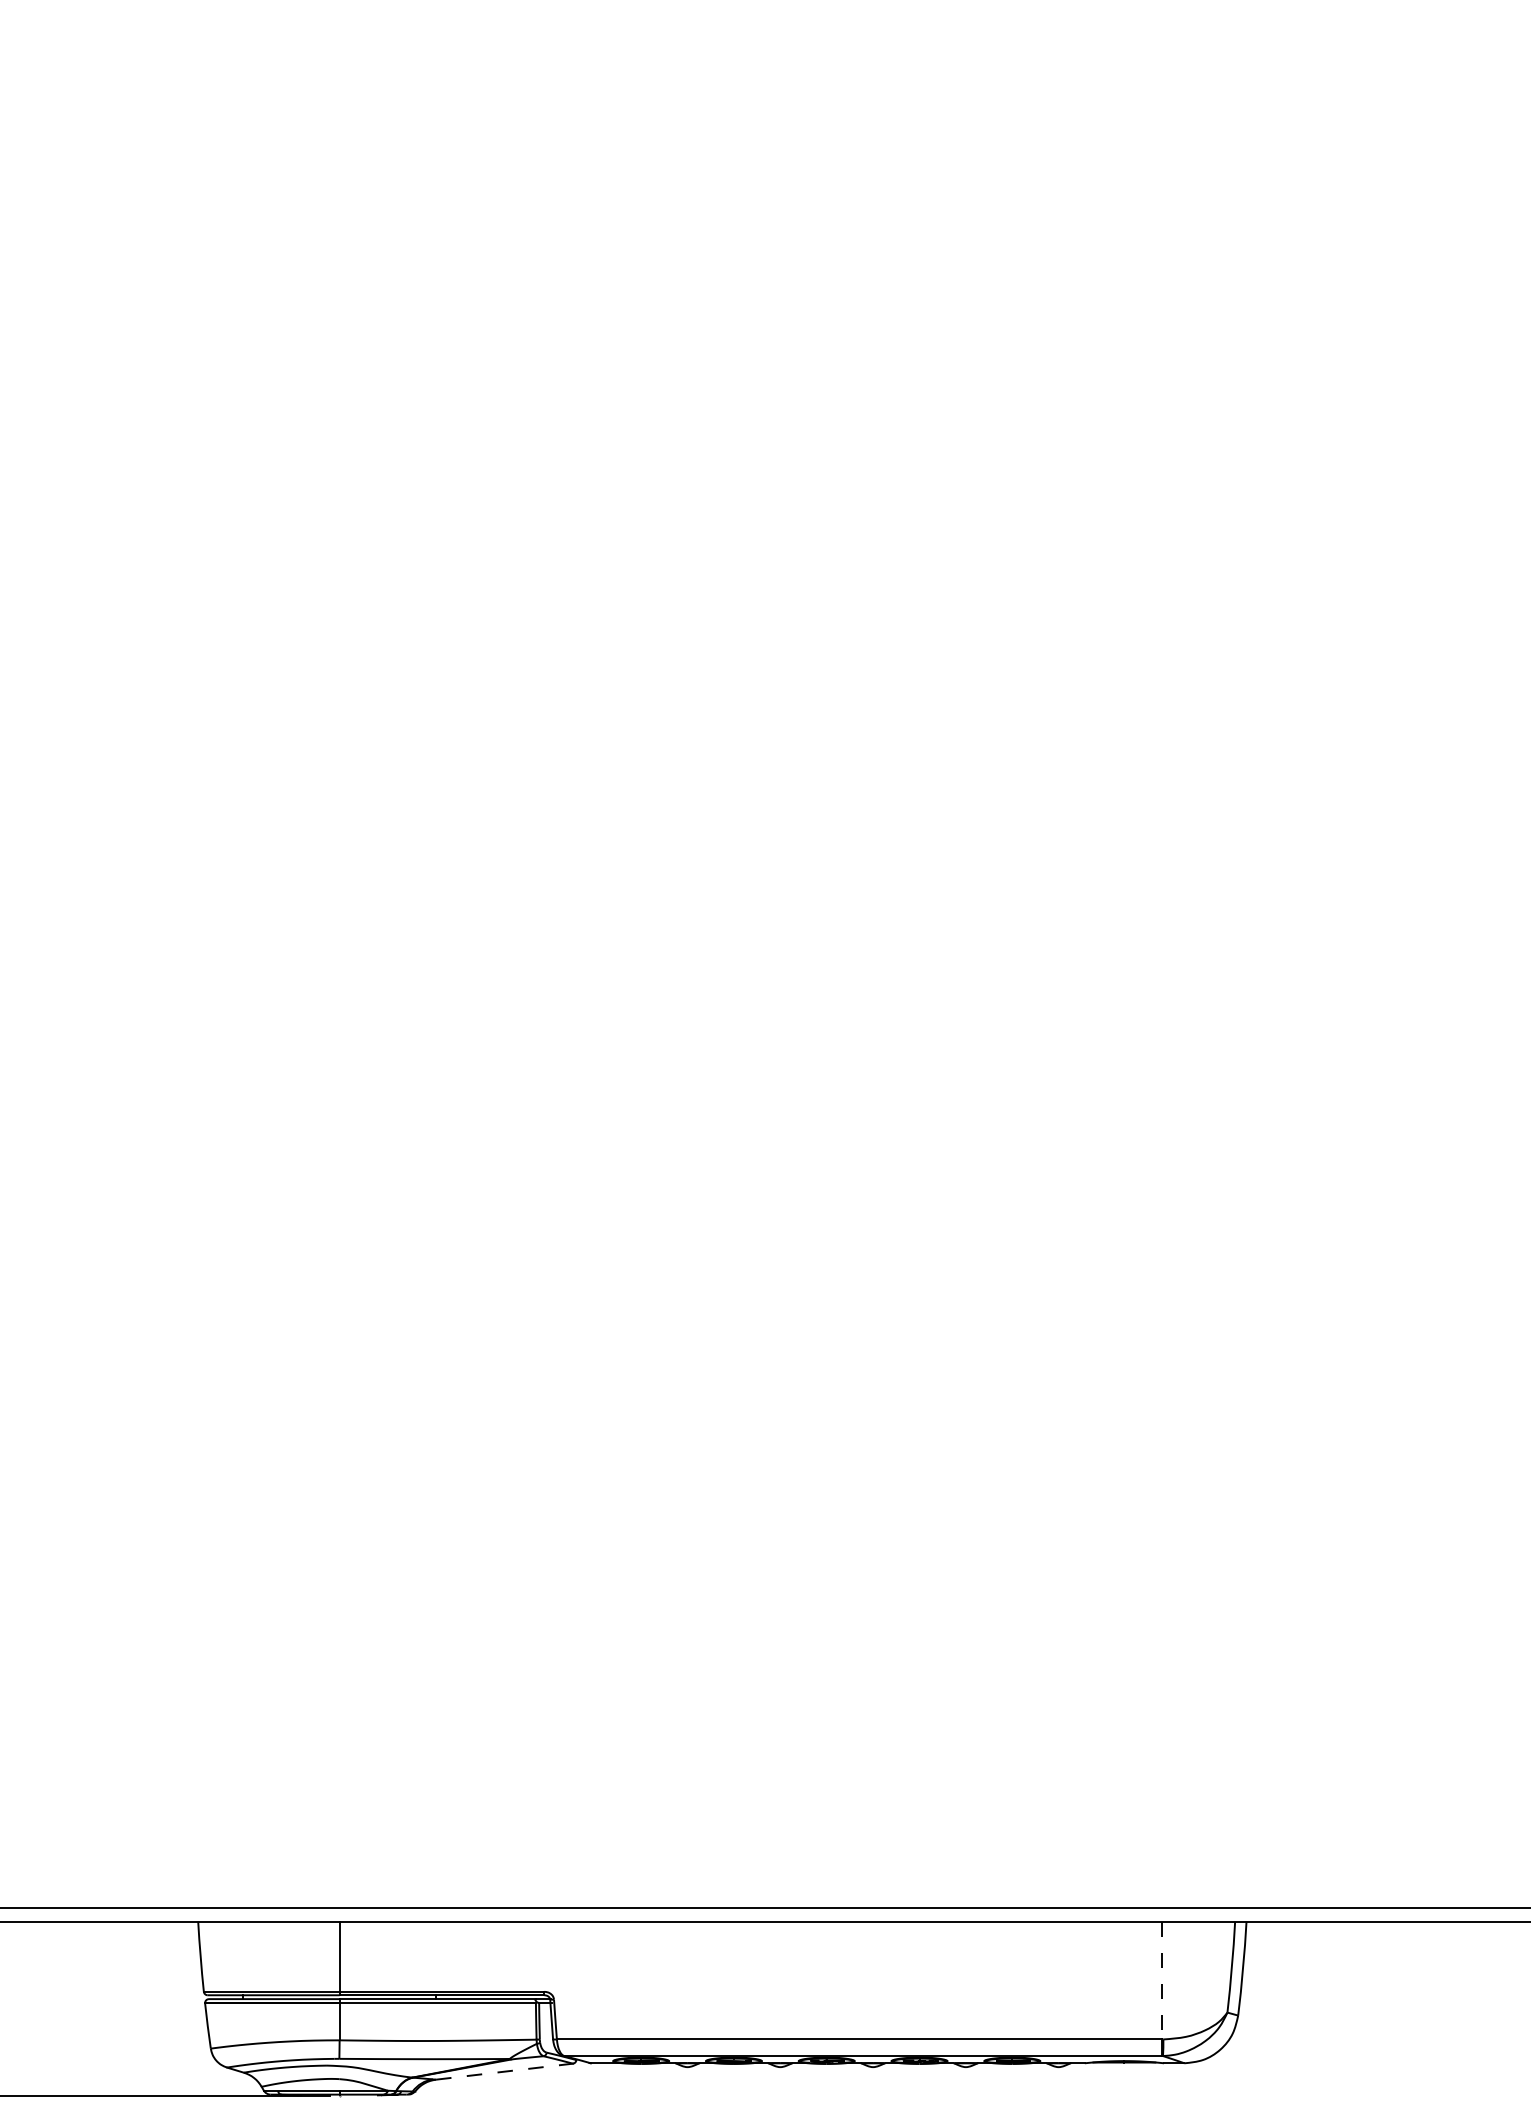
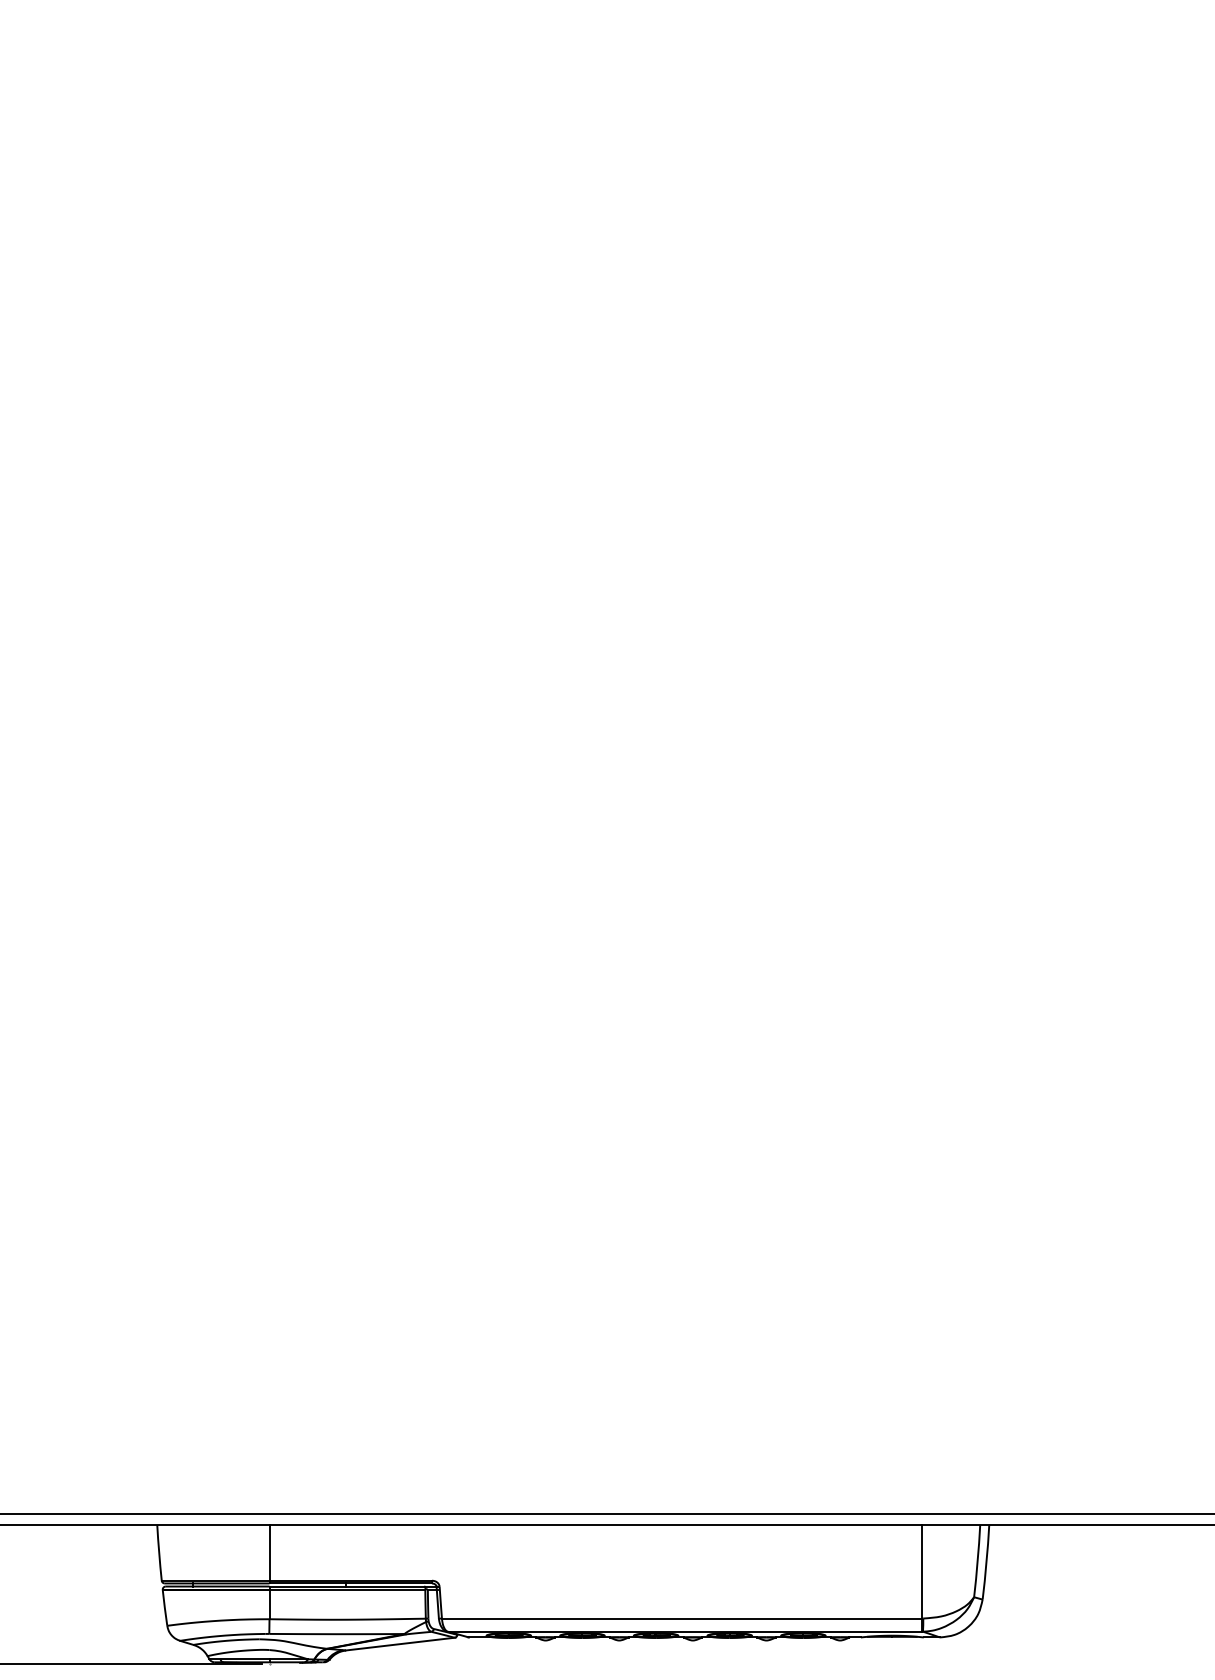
line: (1162, 1980) -> (922, 1571), dashed -> solid
line: (505, 2072) -> (401, 1644), dashed -> solid

